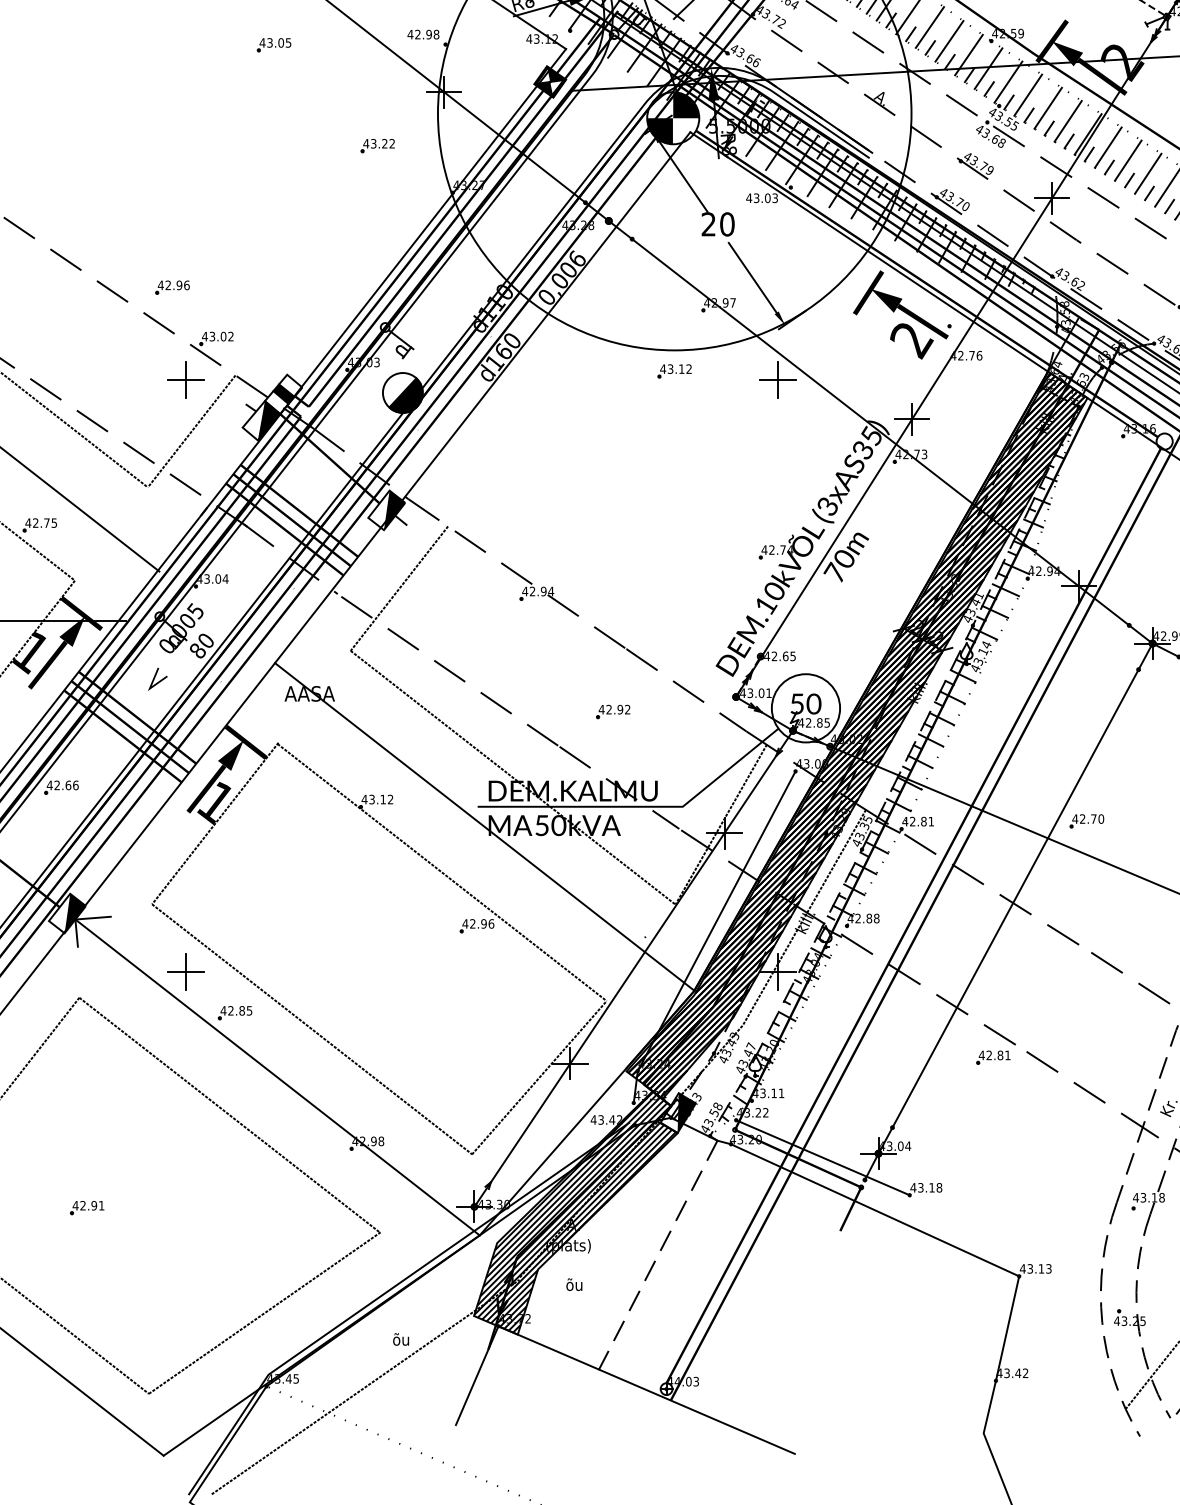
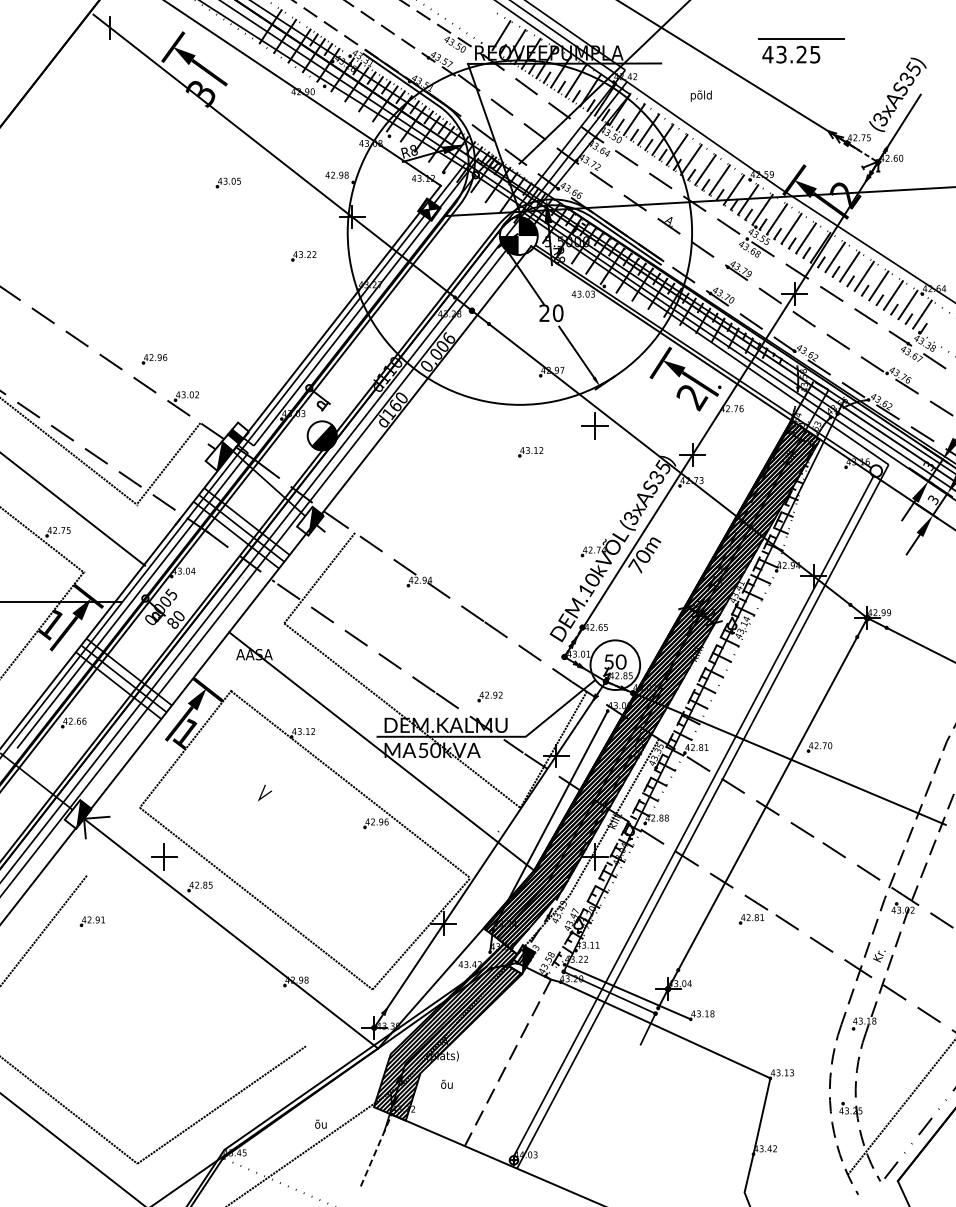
part: (674, 371) -> (530, 452), moved
part: (186, 378) -> (164, 425), removed
line: (155, 677) -> (263, 791), moved
part: (612, 711) -> (489, 696), moved
line: (228, 1114) -> (195, 960), removed
part: (85, 1207) -> (91, 921), moved
line: (477, 1375) -> (376, 1150), solid -> dashed

